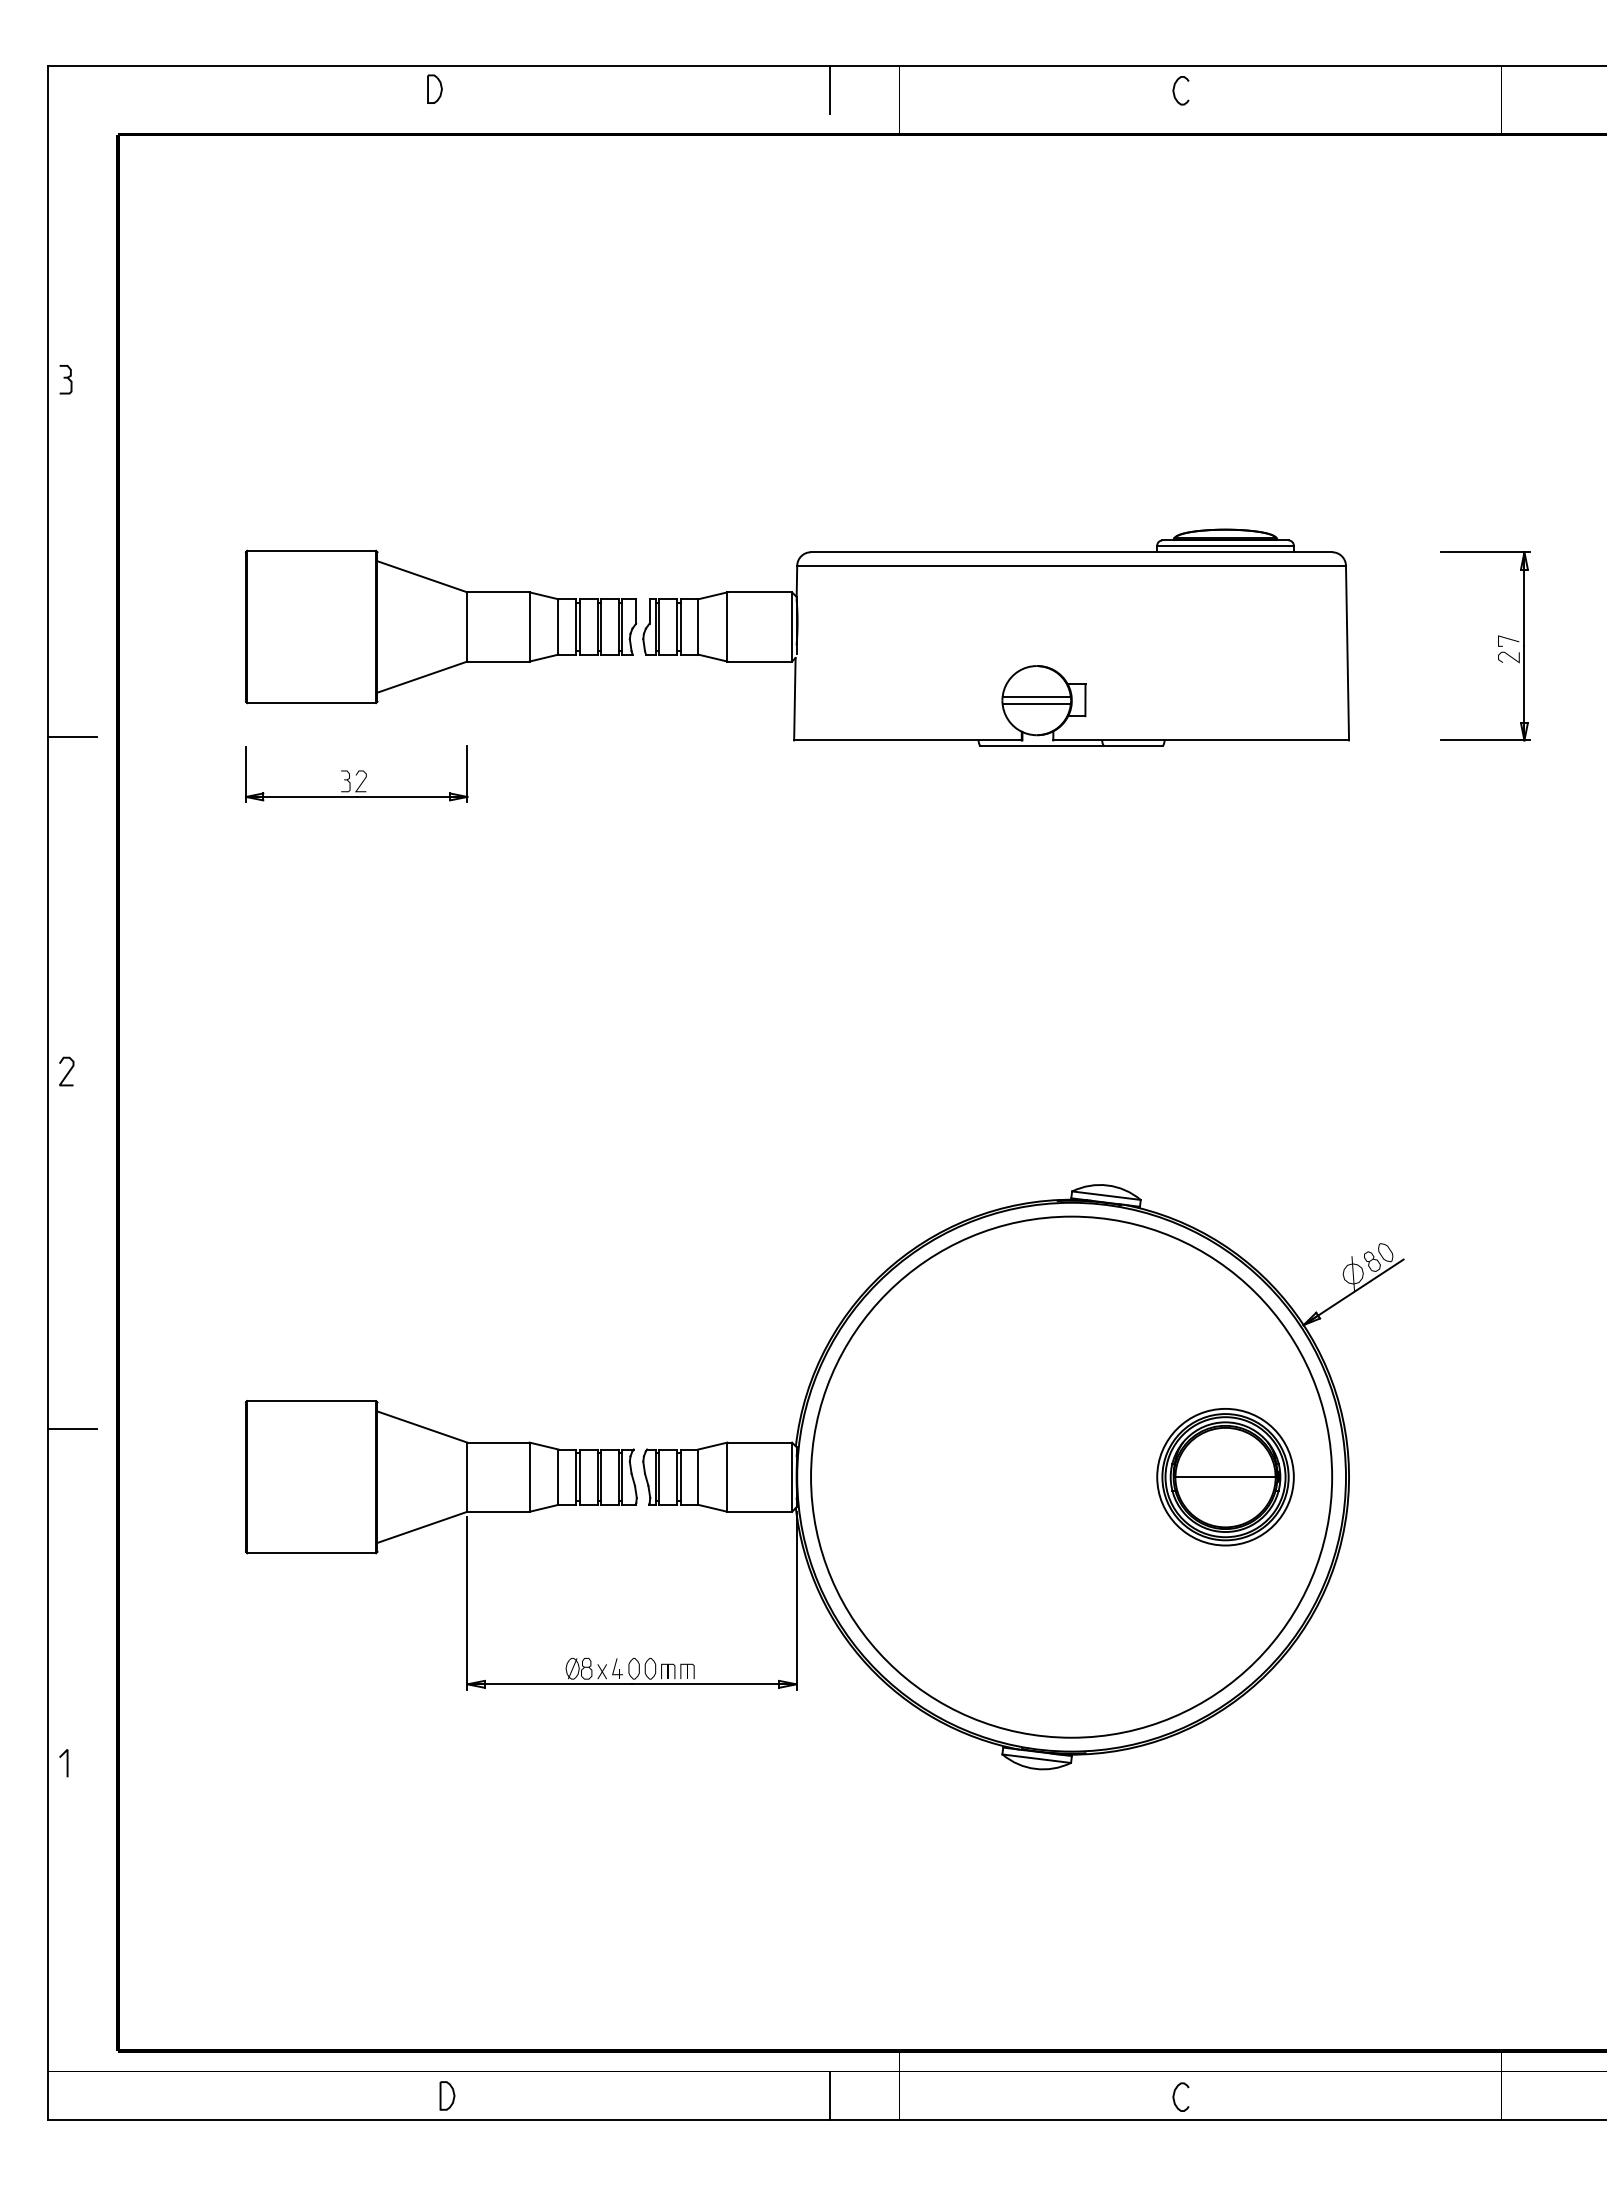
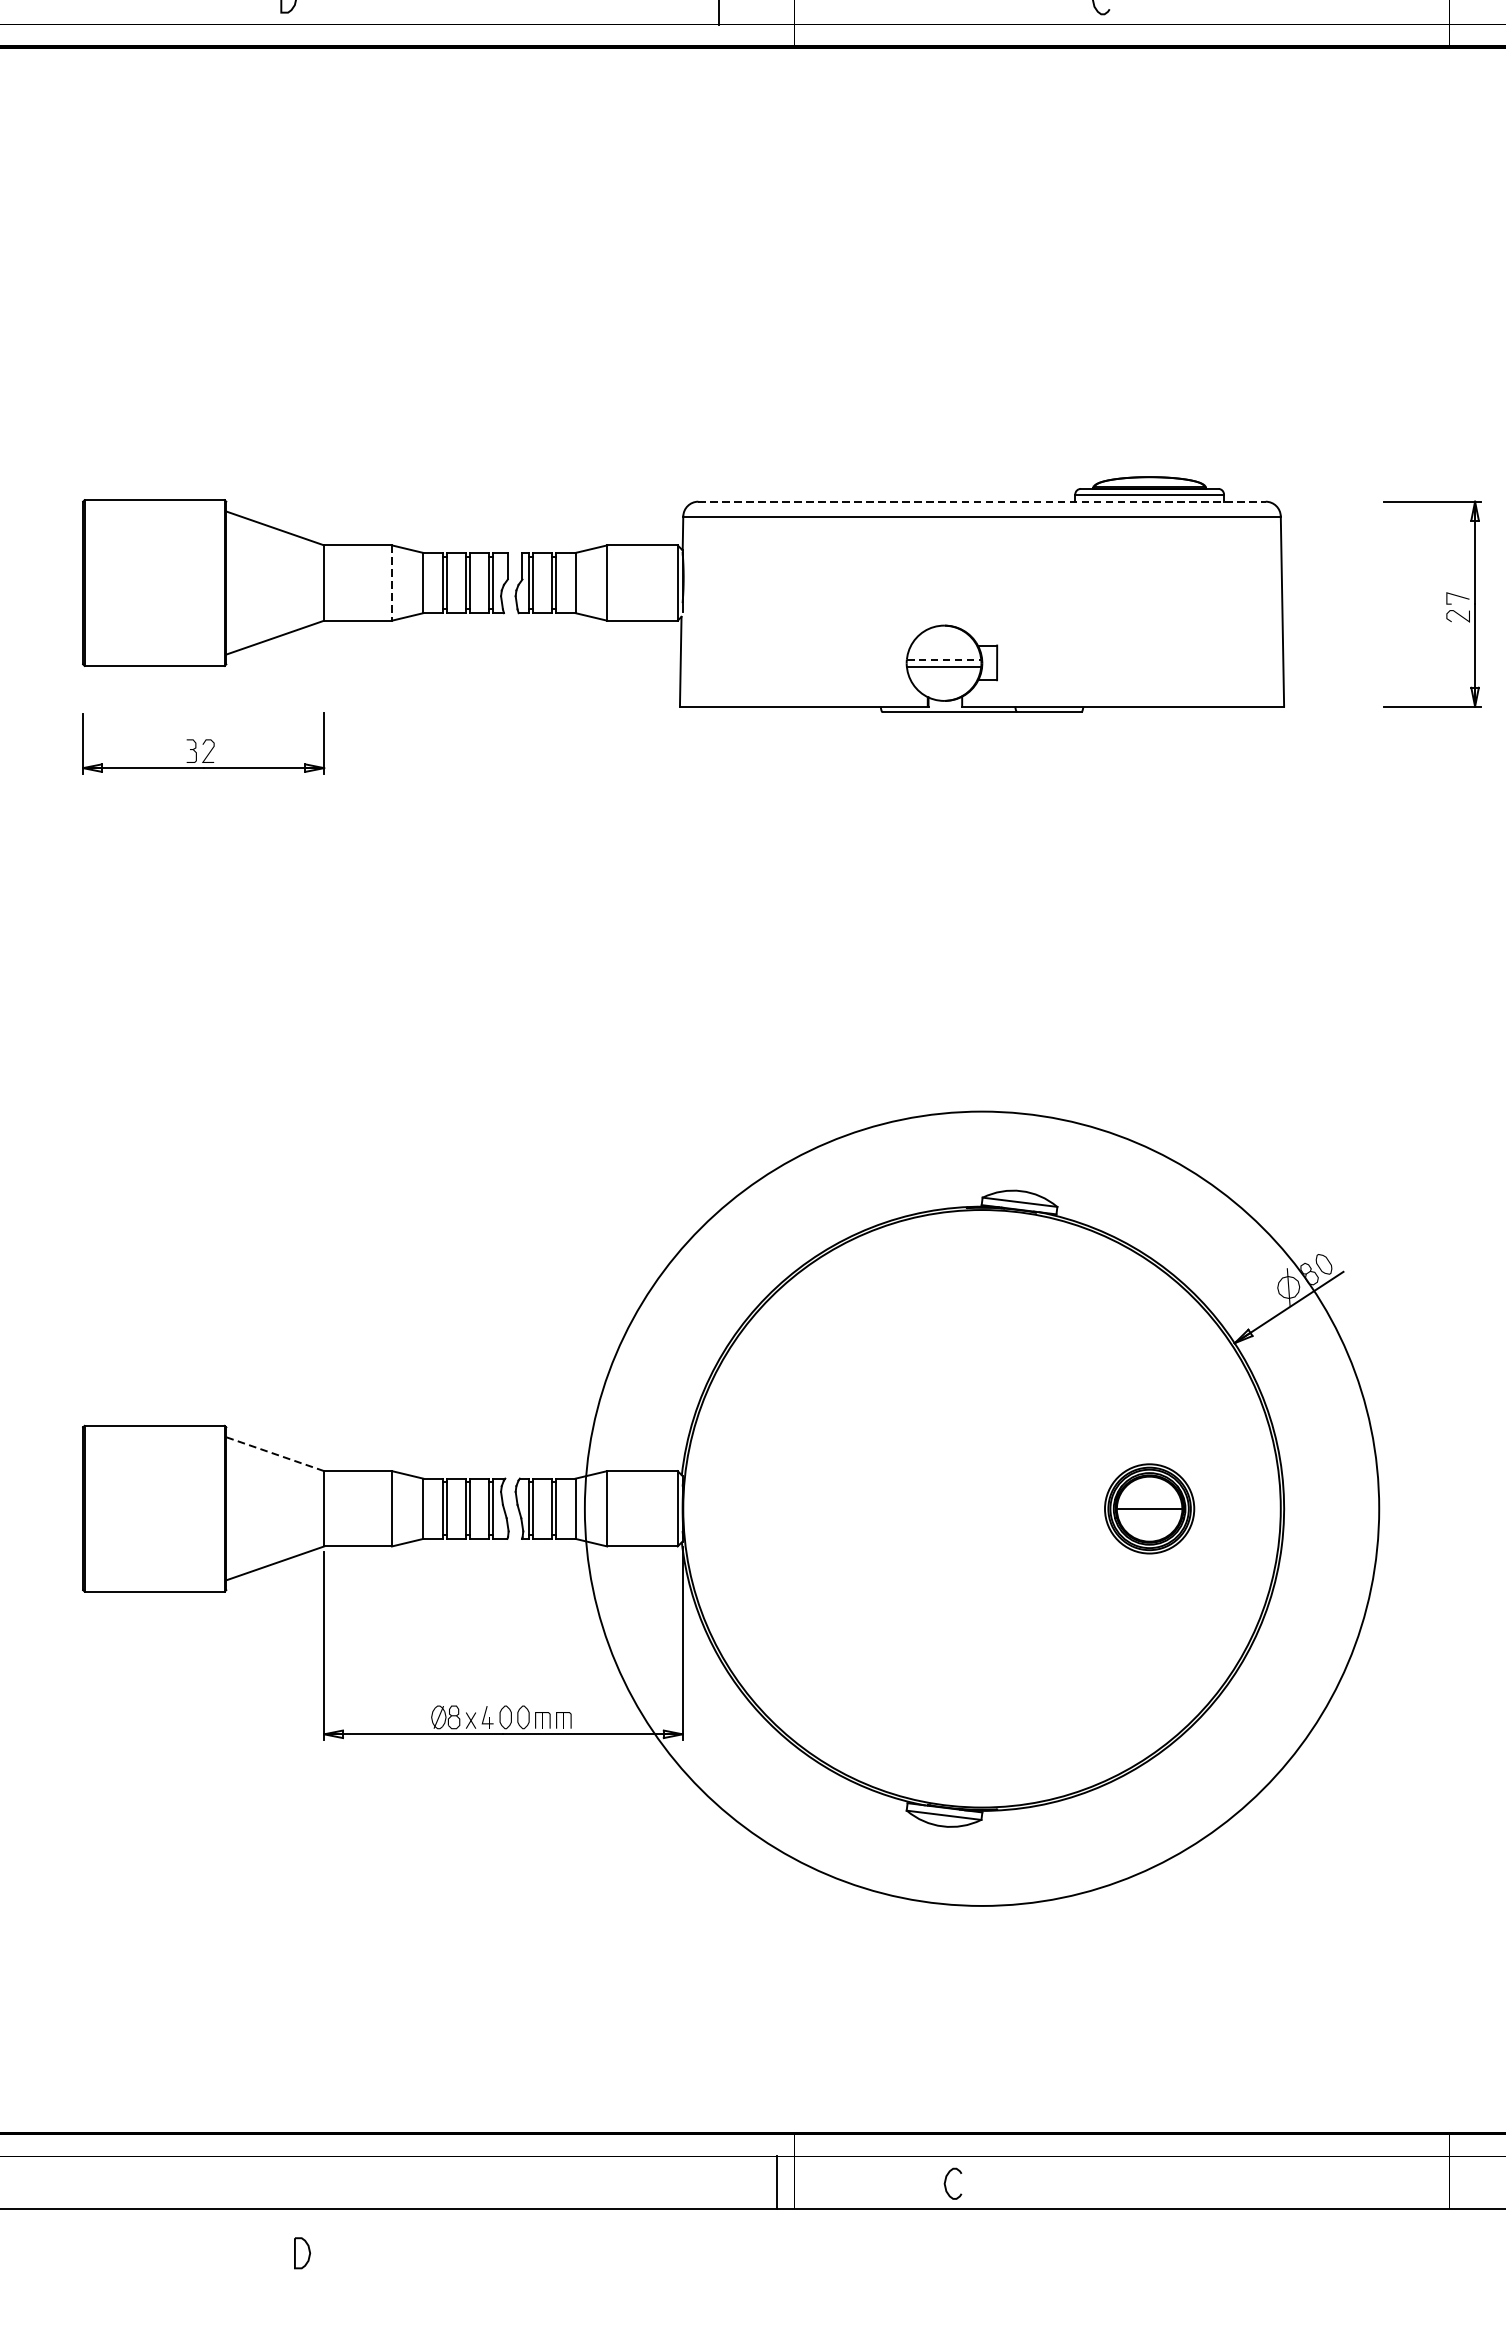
line: (1071, 552) -> (981, 501), solid -> dashed
line: (529, 626) -> (391, 582), solid -> dashed
line: (1037, 697) -> (944, 659), solid -> dashed
line: (422, 1427) -> (275, 1454), solid -> dashed
circle: (1071, 1476) -> (981, 1508), size x1.4
part: (1225, 1477) -> (1149, 1509), size x0.6
part: (447, 2095) -> (302, 2252), moved
line: (830, 2095) -> (777, 2182), moved
curve: (1174, 2096) -> (946, 2183), moved

